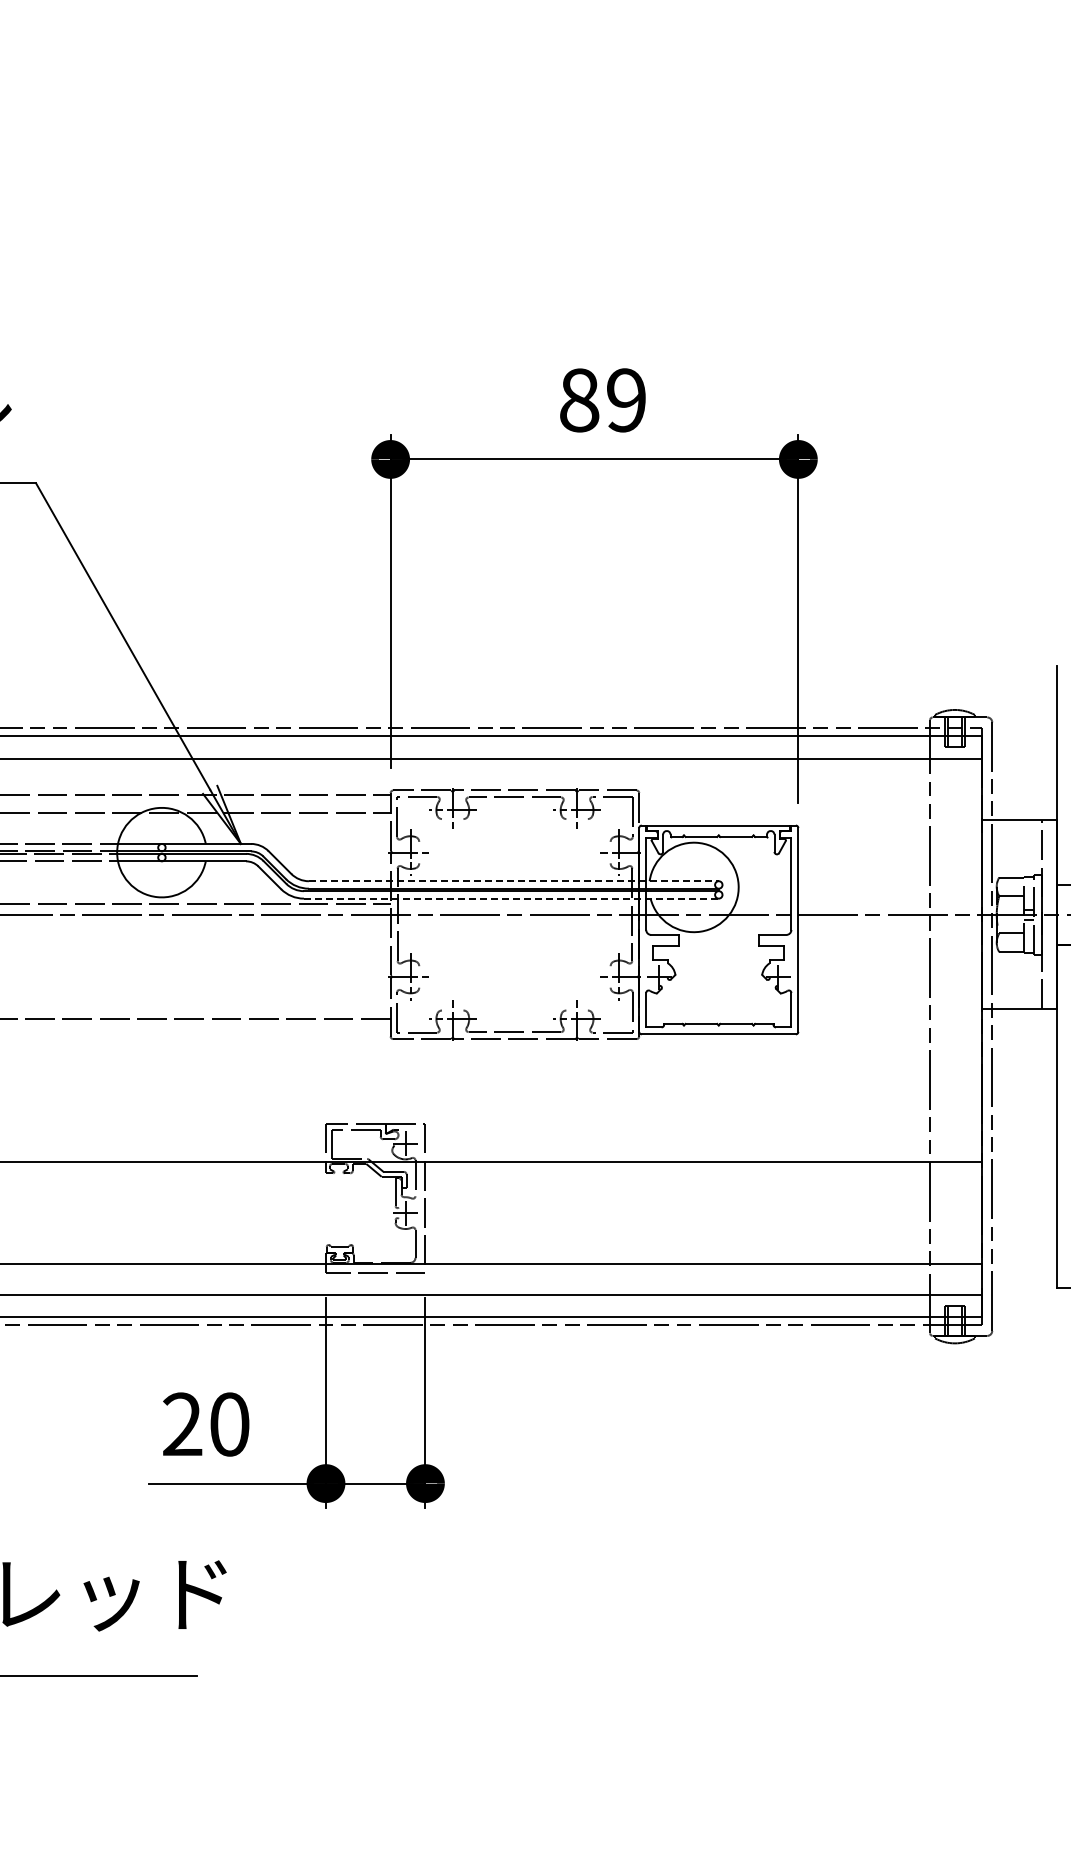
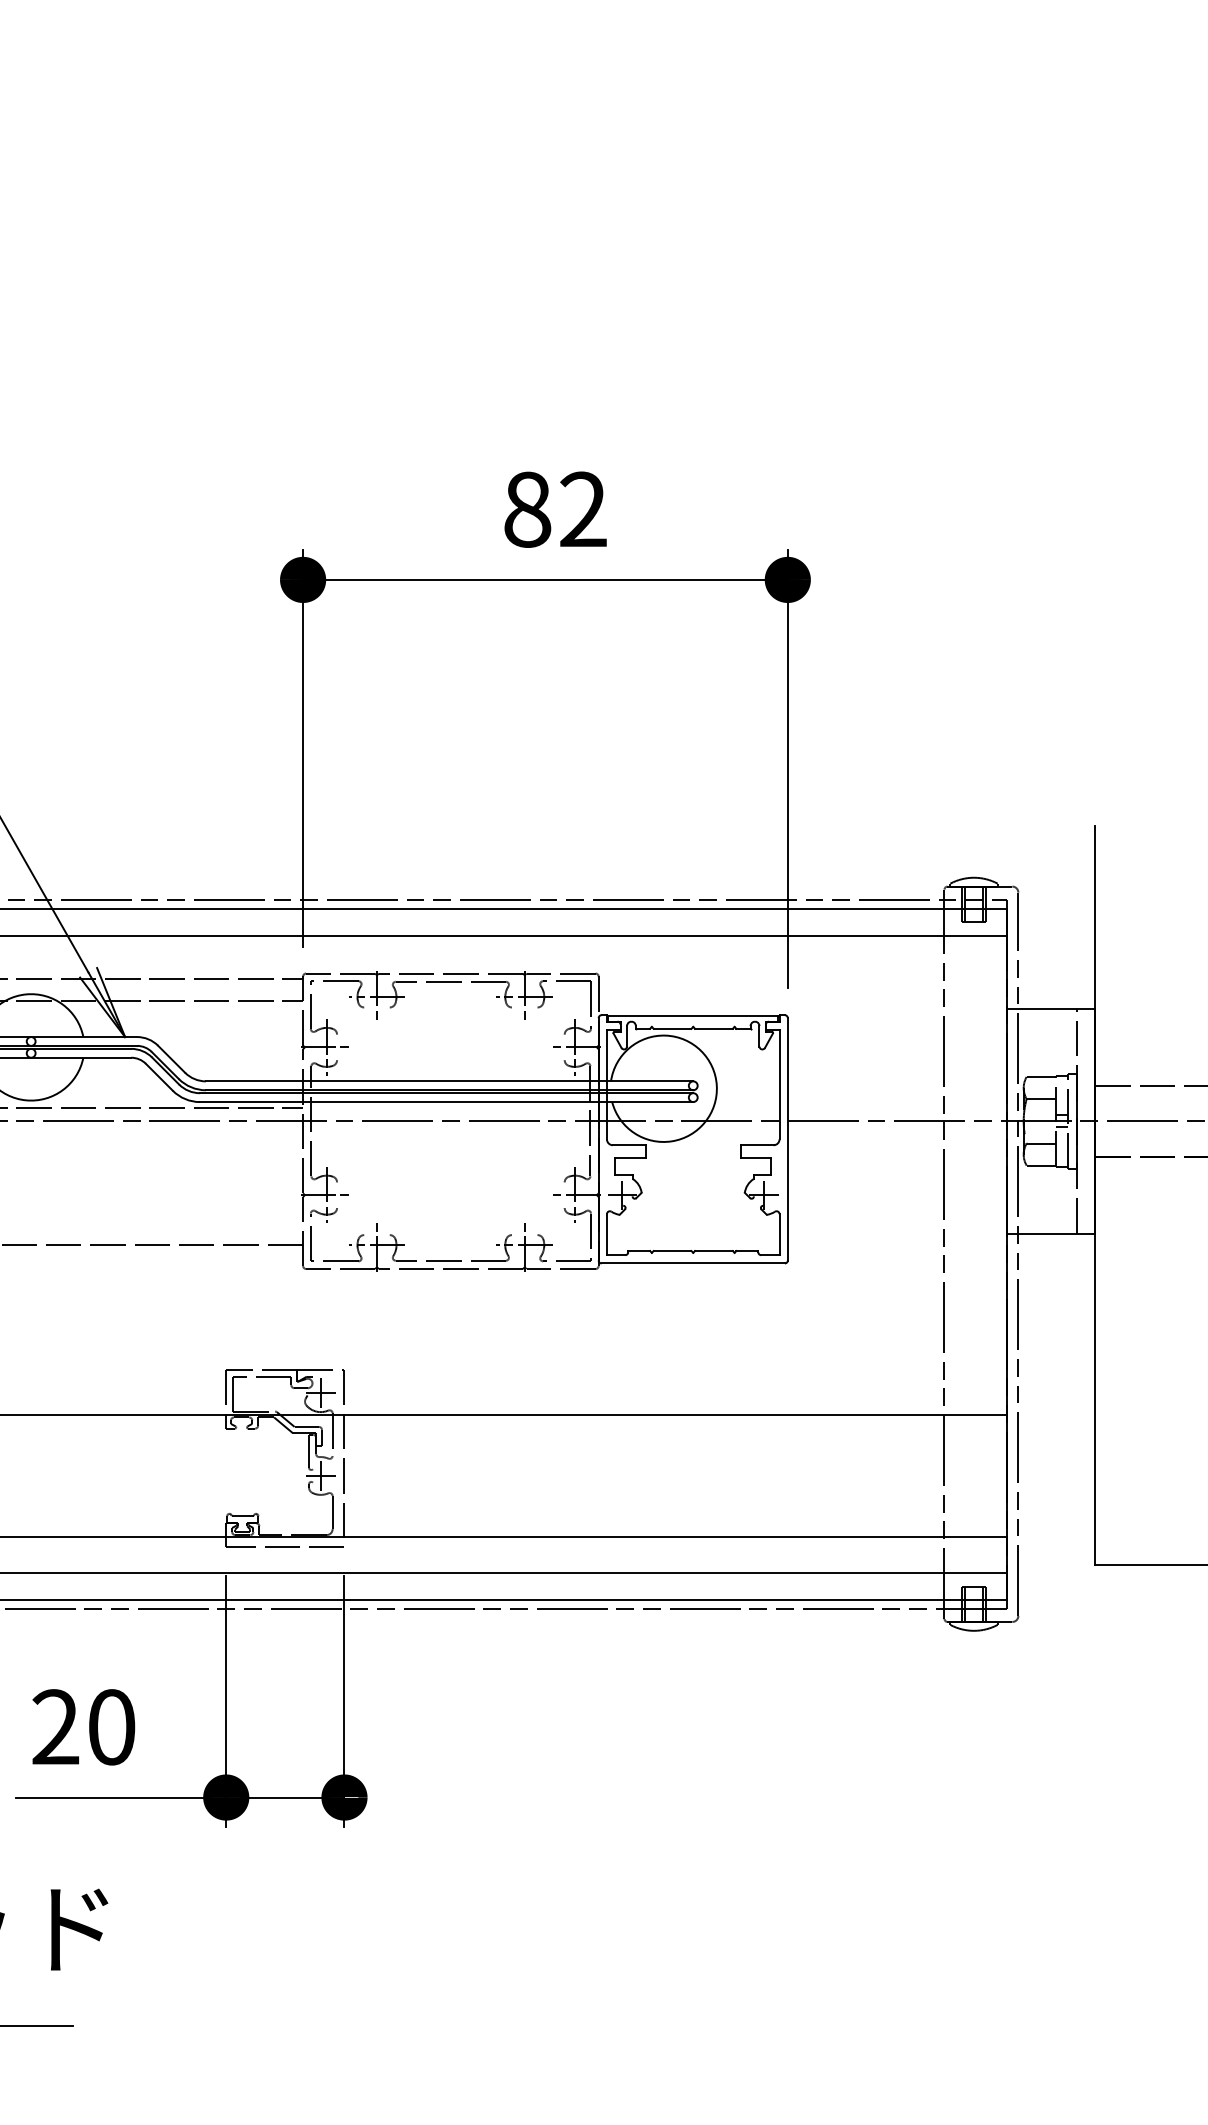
text: (625, 400) -> (582, 509), 89 -> 82
line: (513, 881) -> (449, 1081), dashed -> solid
line: (511, 898) -> (446, 1101), dashed -> solid

